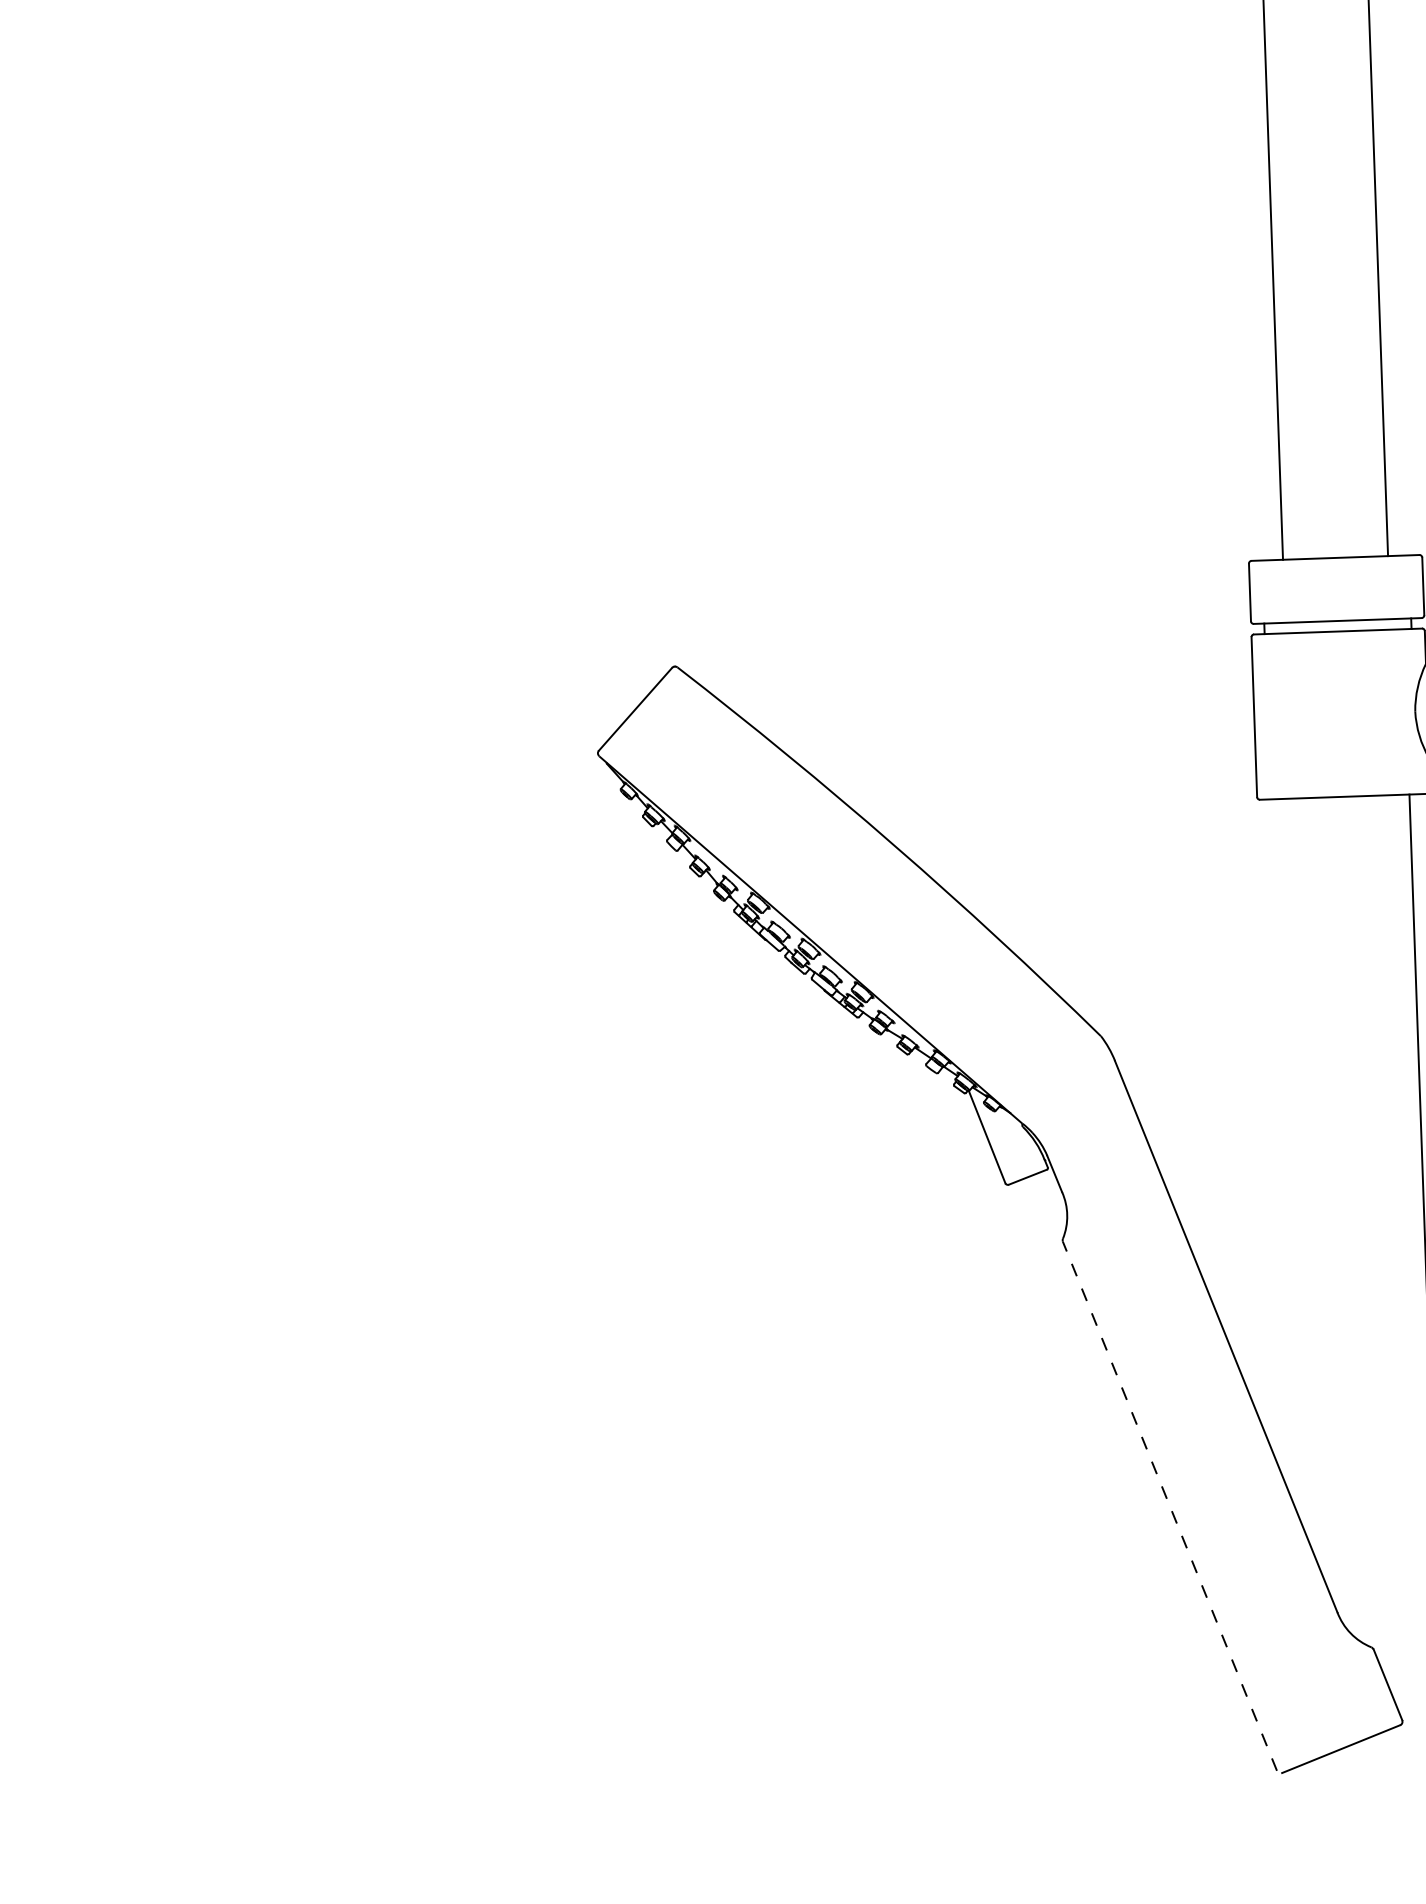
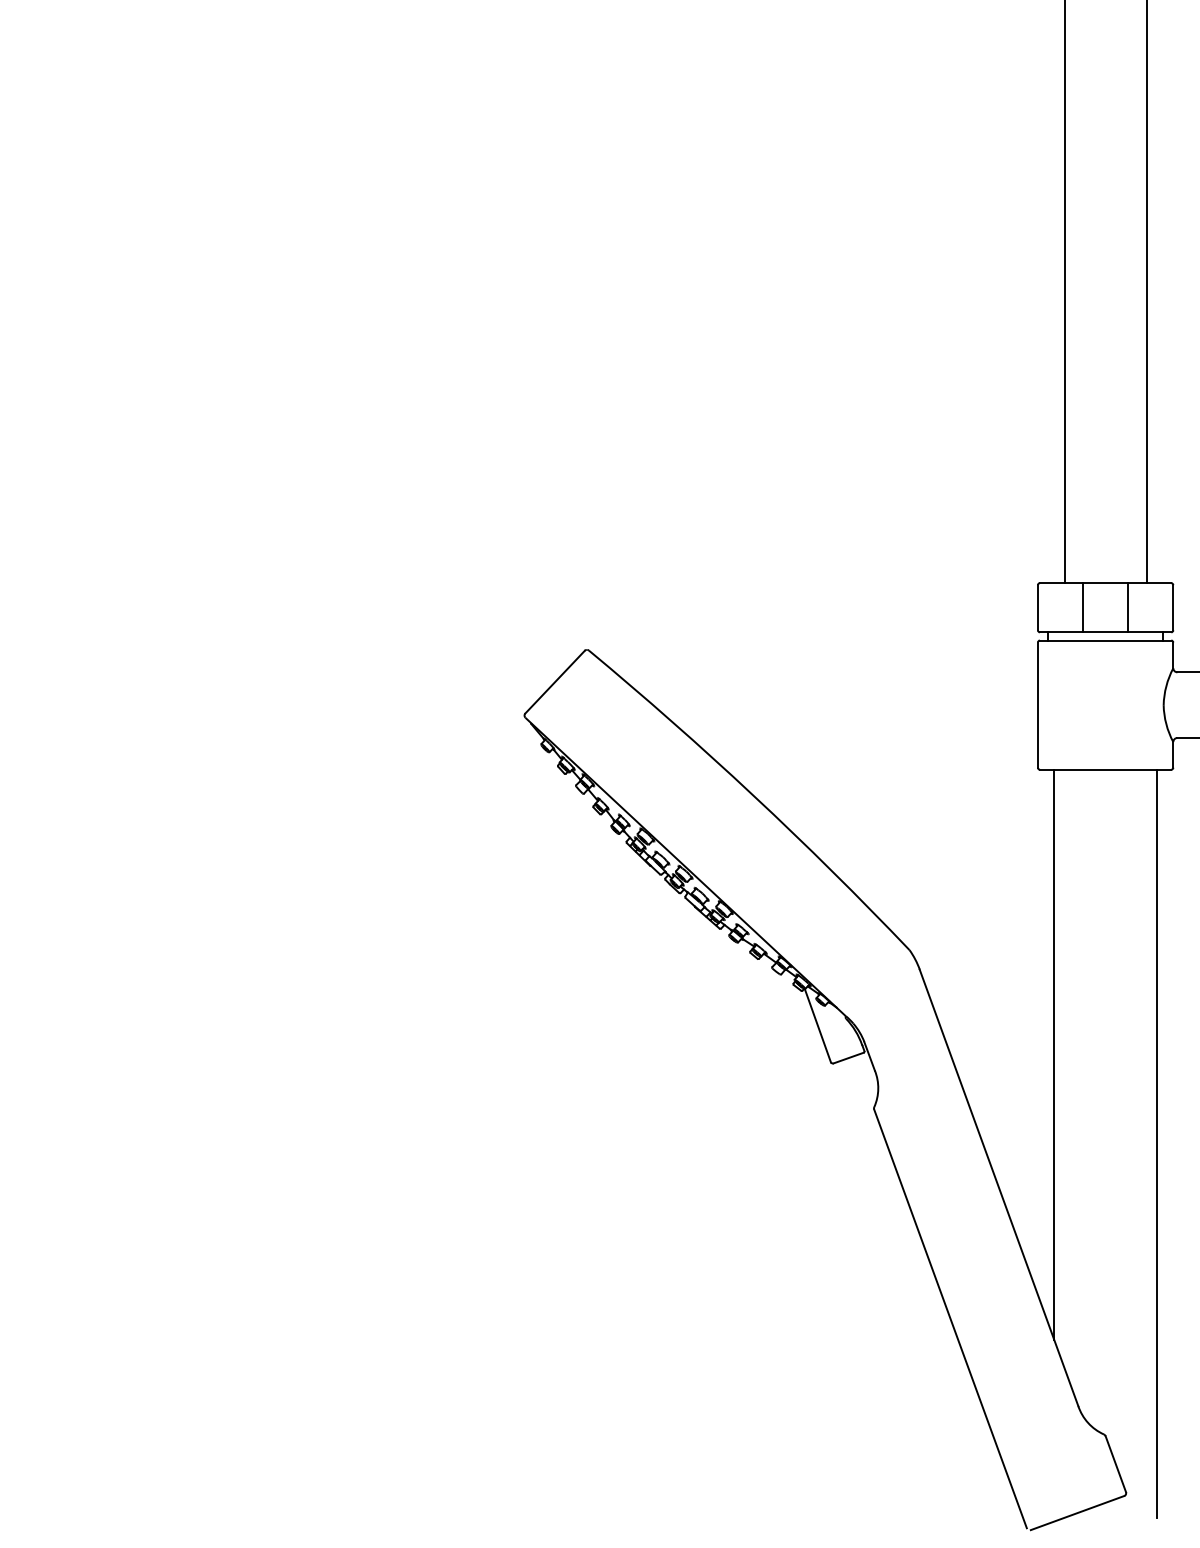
line: (1365, 588) -> (1128, 607), added
line: (1307, 590) -> (1082, 607), added
line: (1291, 1163) -> (1054, 1054), added
line: (1169, 1505) -> (950, 1318), dashed -> solid

